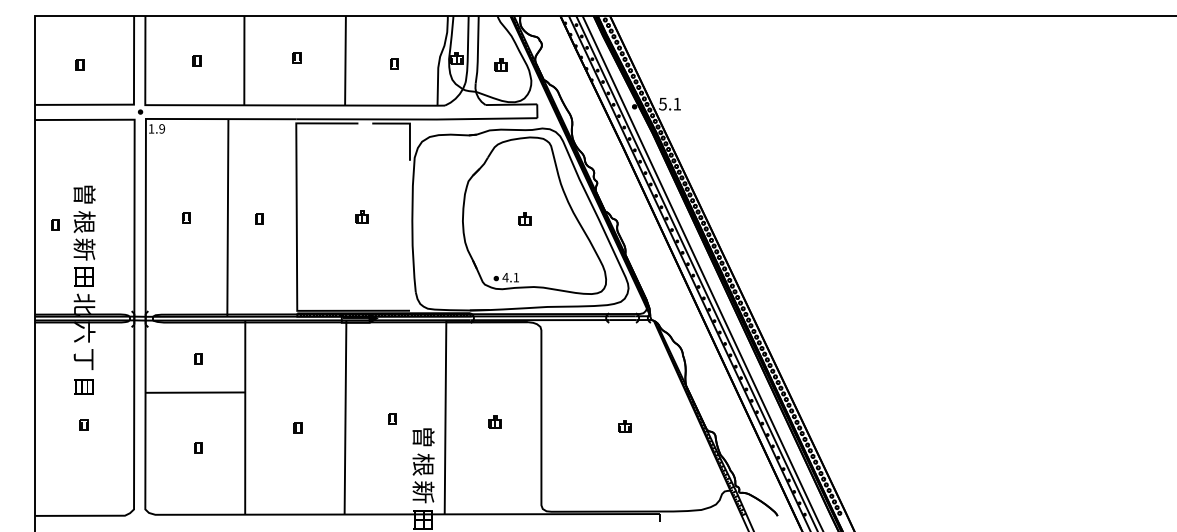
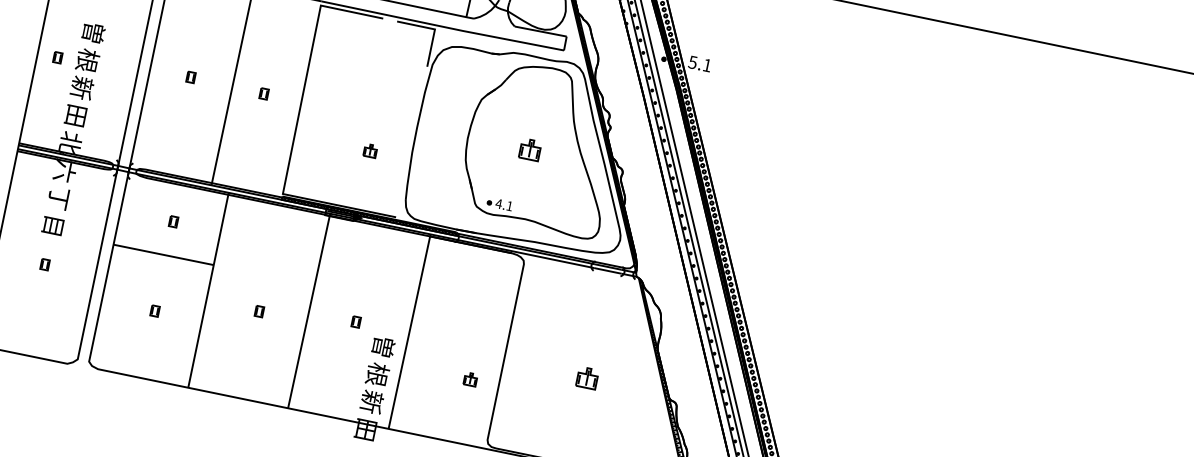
part: (361, 216) -> (369, 149), moved
part: (524, 218) -> (530, 148), size x1.6
part: (494, 421) -> (469, 378), moved
part: (624, 426) -> (587, 378), size x1.6

